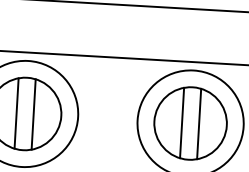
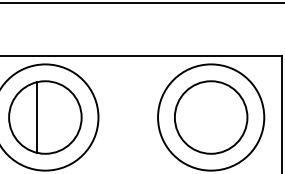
line: (33, 114) -> (53, 117), removed
line: (181, 123) -> (202, 117), removed
line: (198, 123) -> (219, 117), removed

